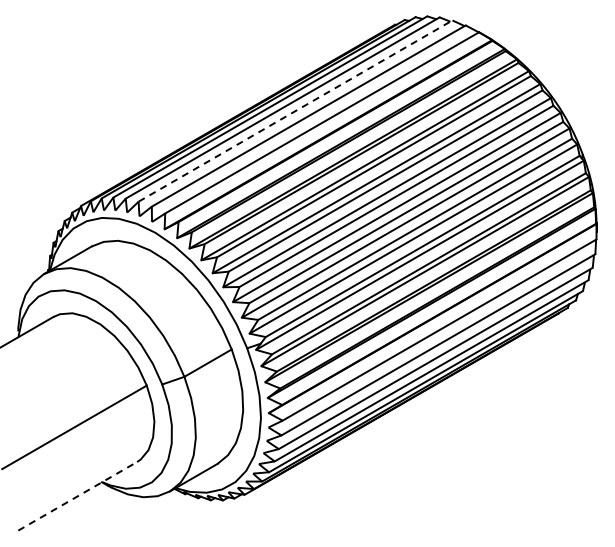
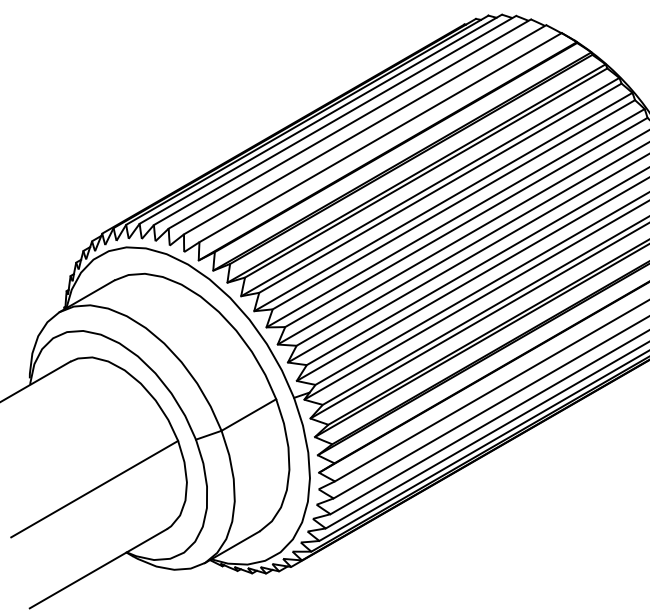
line: (295, 110) -> (349, 123), dashed -> solid
line: (77, 496) -> (98, 568), dashed -> solid

